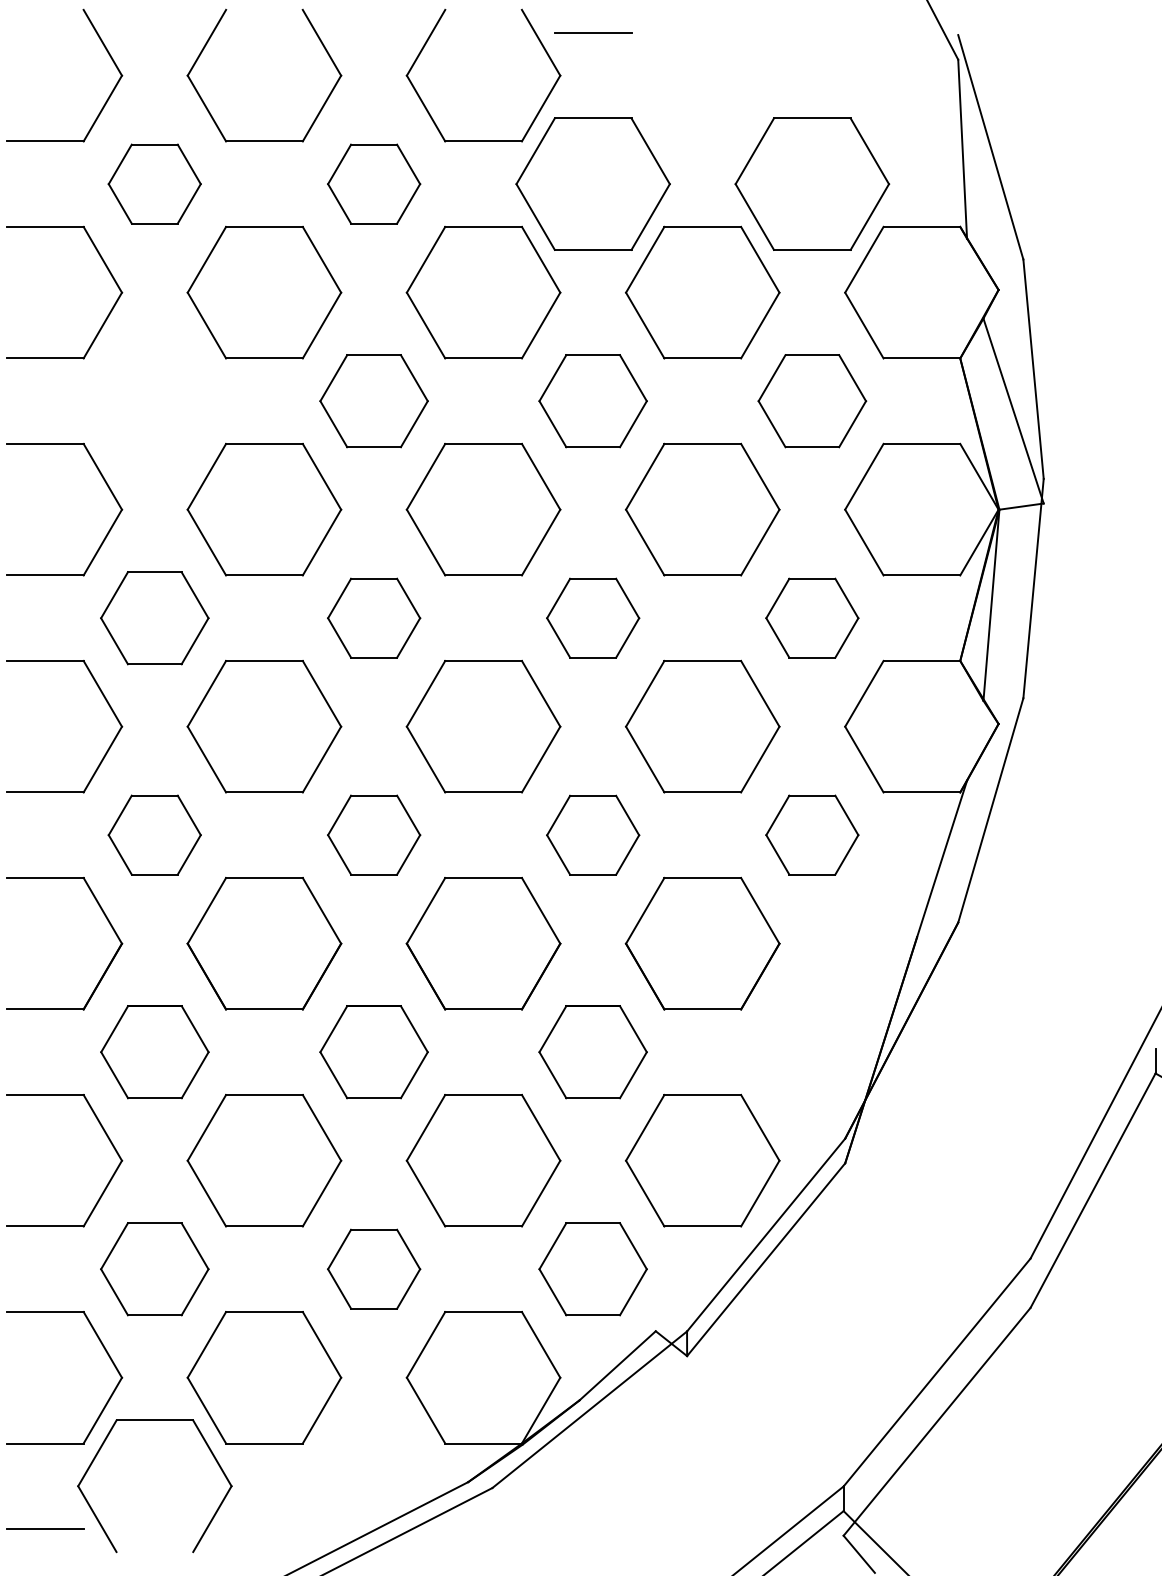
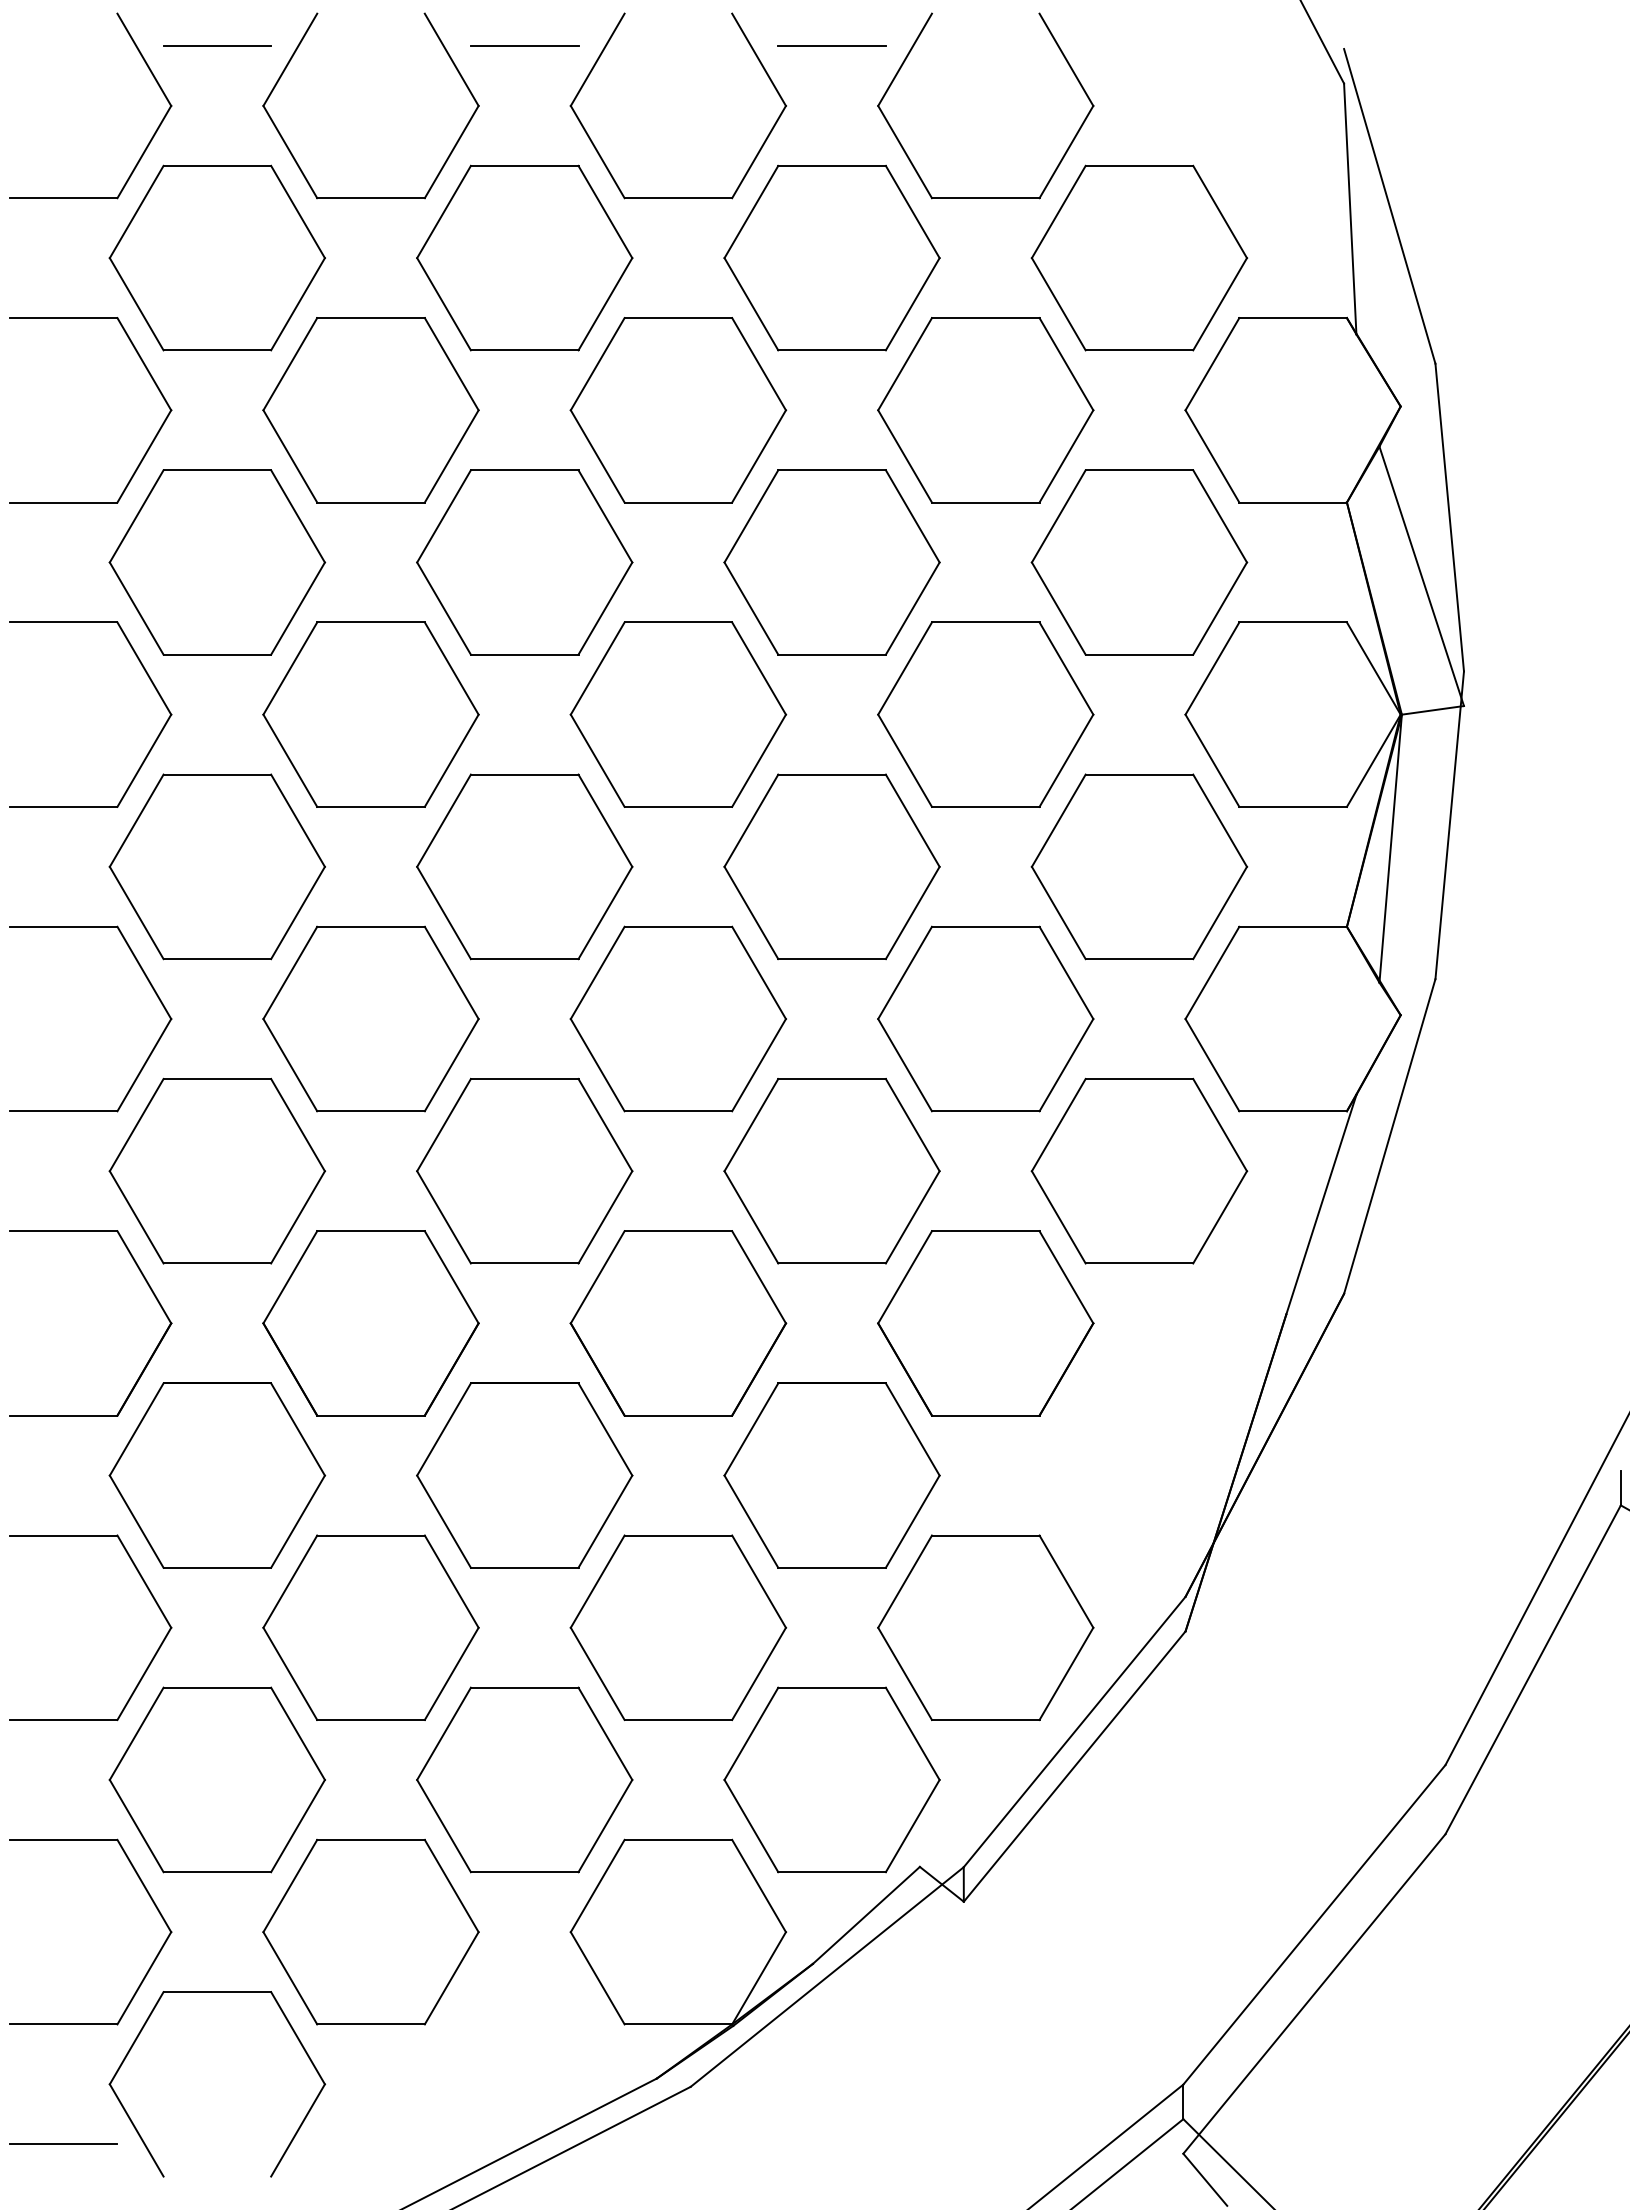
line: (154, 32) -> (217, 45), added
line: (373, 32) -> (524, 45), added
part: (647, 40) -> (908, 56), added
part: (154, 183) -> (216, 257), size x1.67
part: (373, 183) -> (524, 257), size x1.67
part: (154, 401) -> (217, 562), added
part: (373, 401) -> (524, 562), size x1.43
part: (592, 401) -> (831, 562), size x1.43
part: (812, 401) -> (1139, 562), size x1.43
part: (154, 617) -> (216, 866), size x1.43
part: (373, 617) -> (524, 866), size x1.67
part: (592, 617) -> (831, 866), size x1.67
part: (812, 617) -> (1139, 866), size x1.67
part: (154, 834) -> (216, 1170), size x1.67
part: (373, 834) -> (524, 1170), size x1.67
part: (812, 834) -> (1139, 1170), size x1.67
part: (592, 835) -> (831, 1171), size x1.67
part: (154, 1052) -> (217, 1475), size x1.43
part: (373, 1052) -> (524, 1475), size x1.43
part: (592, 1052) -> (831, 1475), size x1.43
part: (154, 1268) -> (216, 1779), size x1.43
part: (373, 1268) -> (524, 1779), size x1.67
part: (592, 1268) -> (831, 1779), size x1.43

